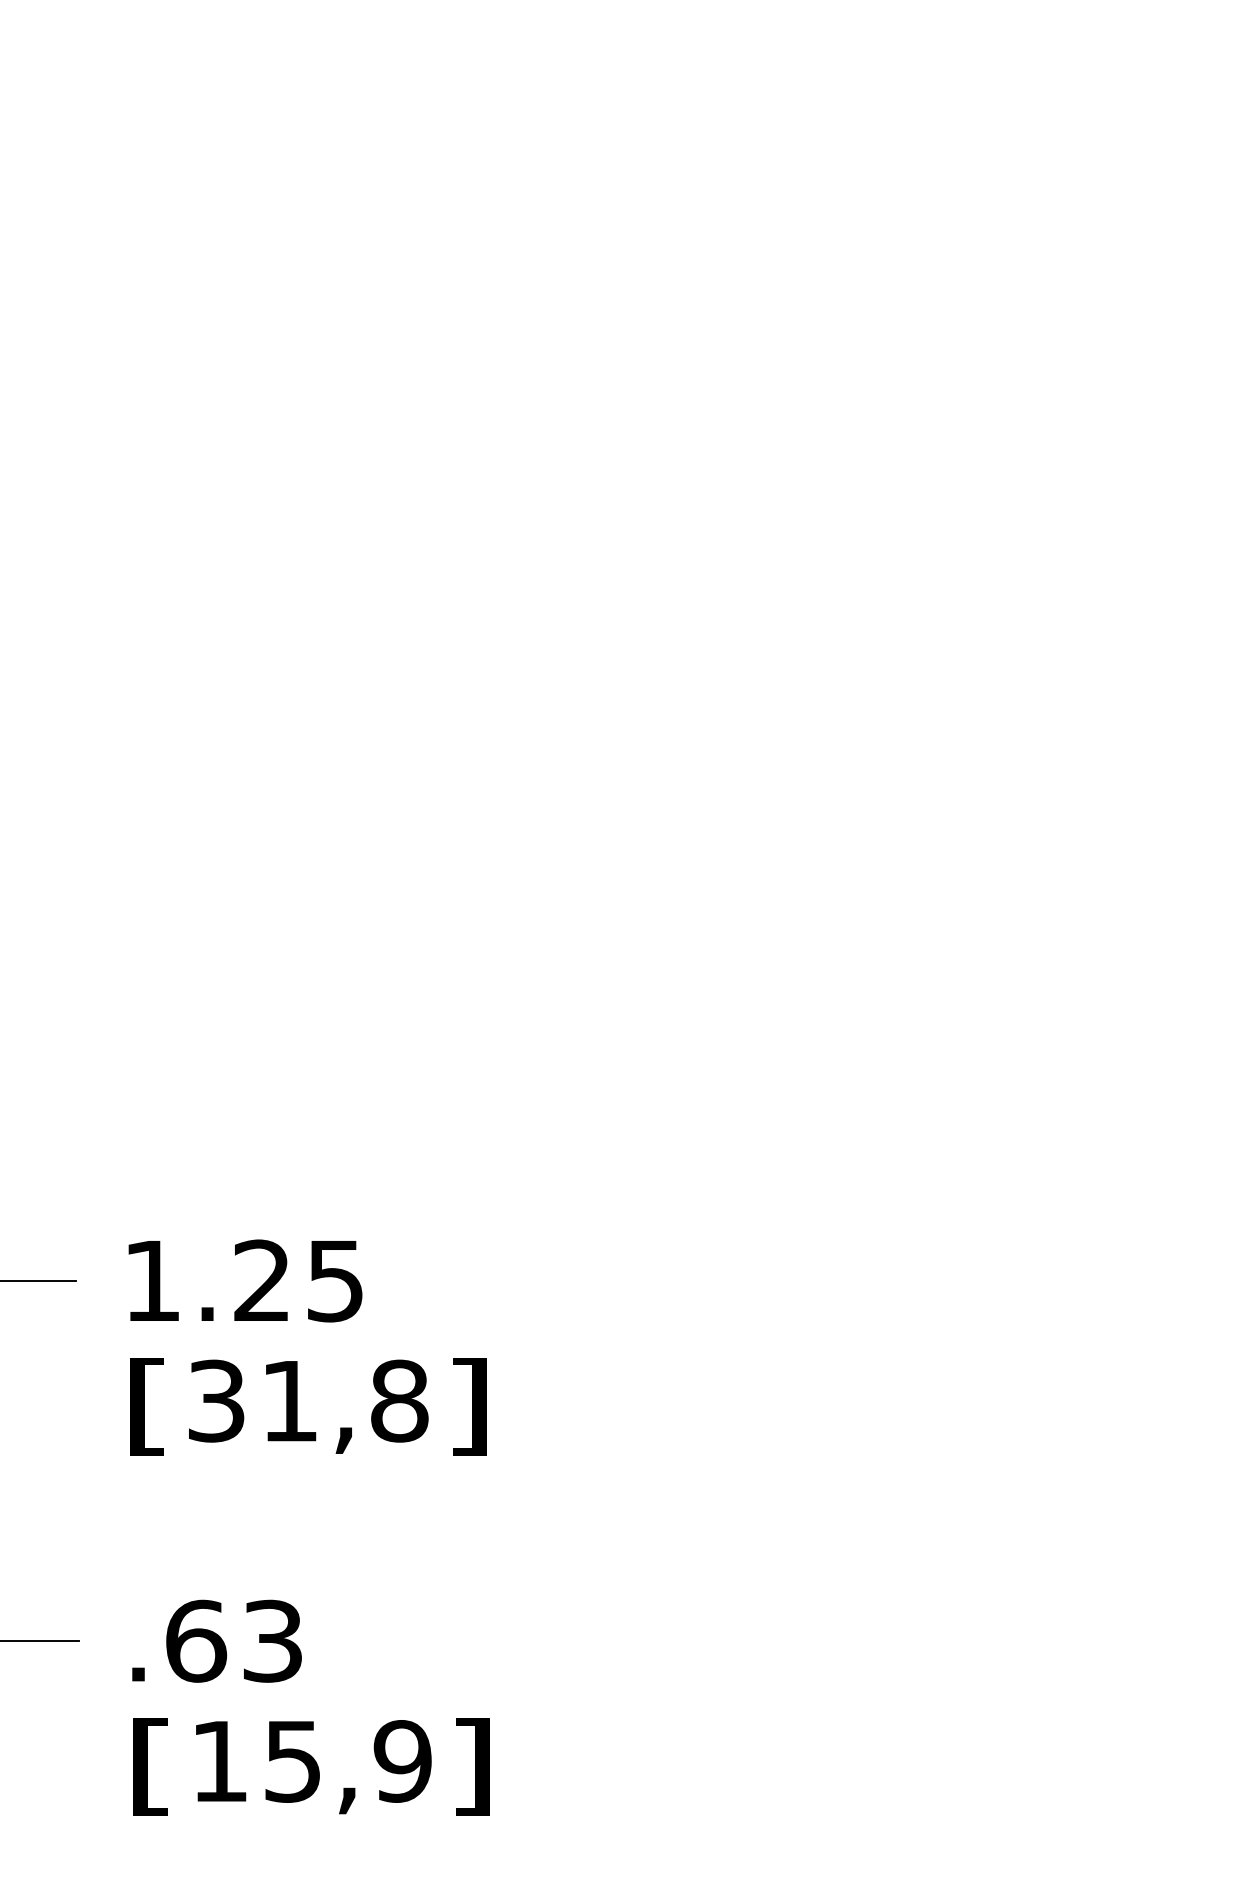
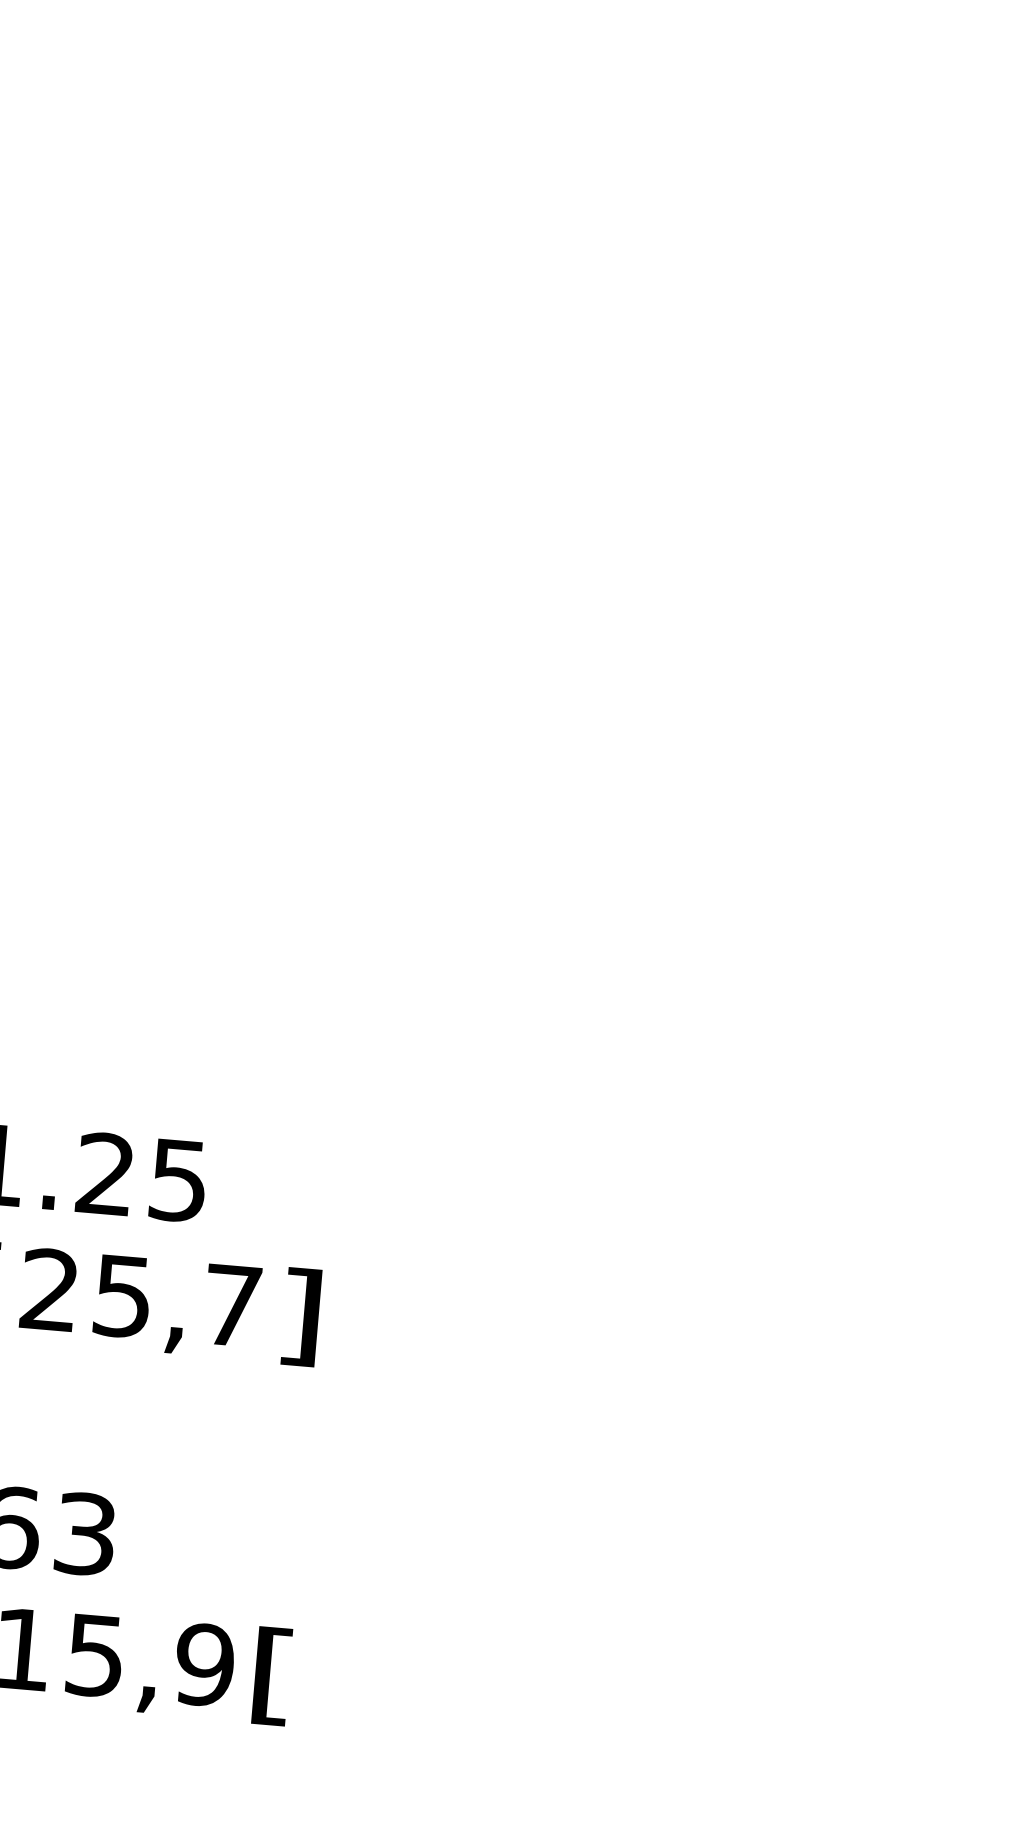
text: (308, 1400) -> (141, 1297), 31,8 -> 25,7
text: (471, 1766) -> (272, 1675), ] -> [

